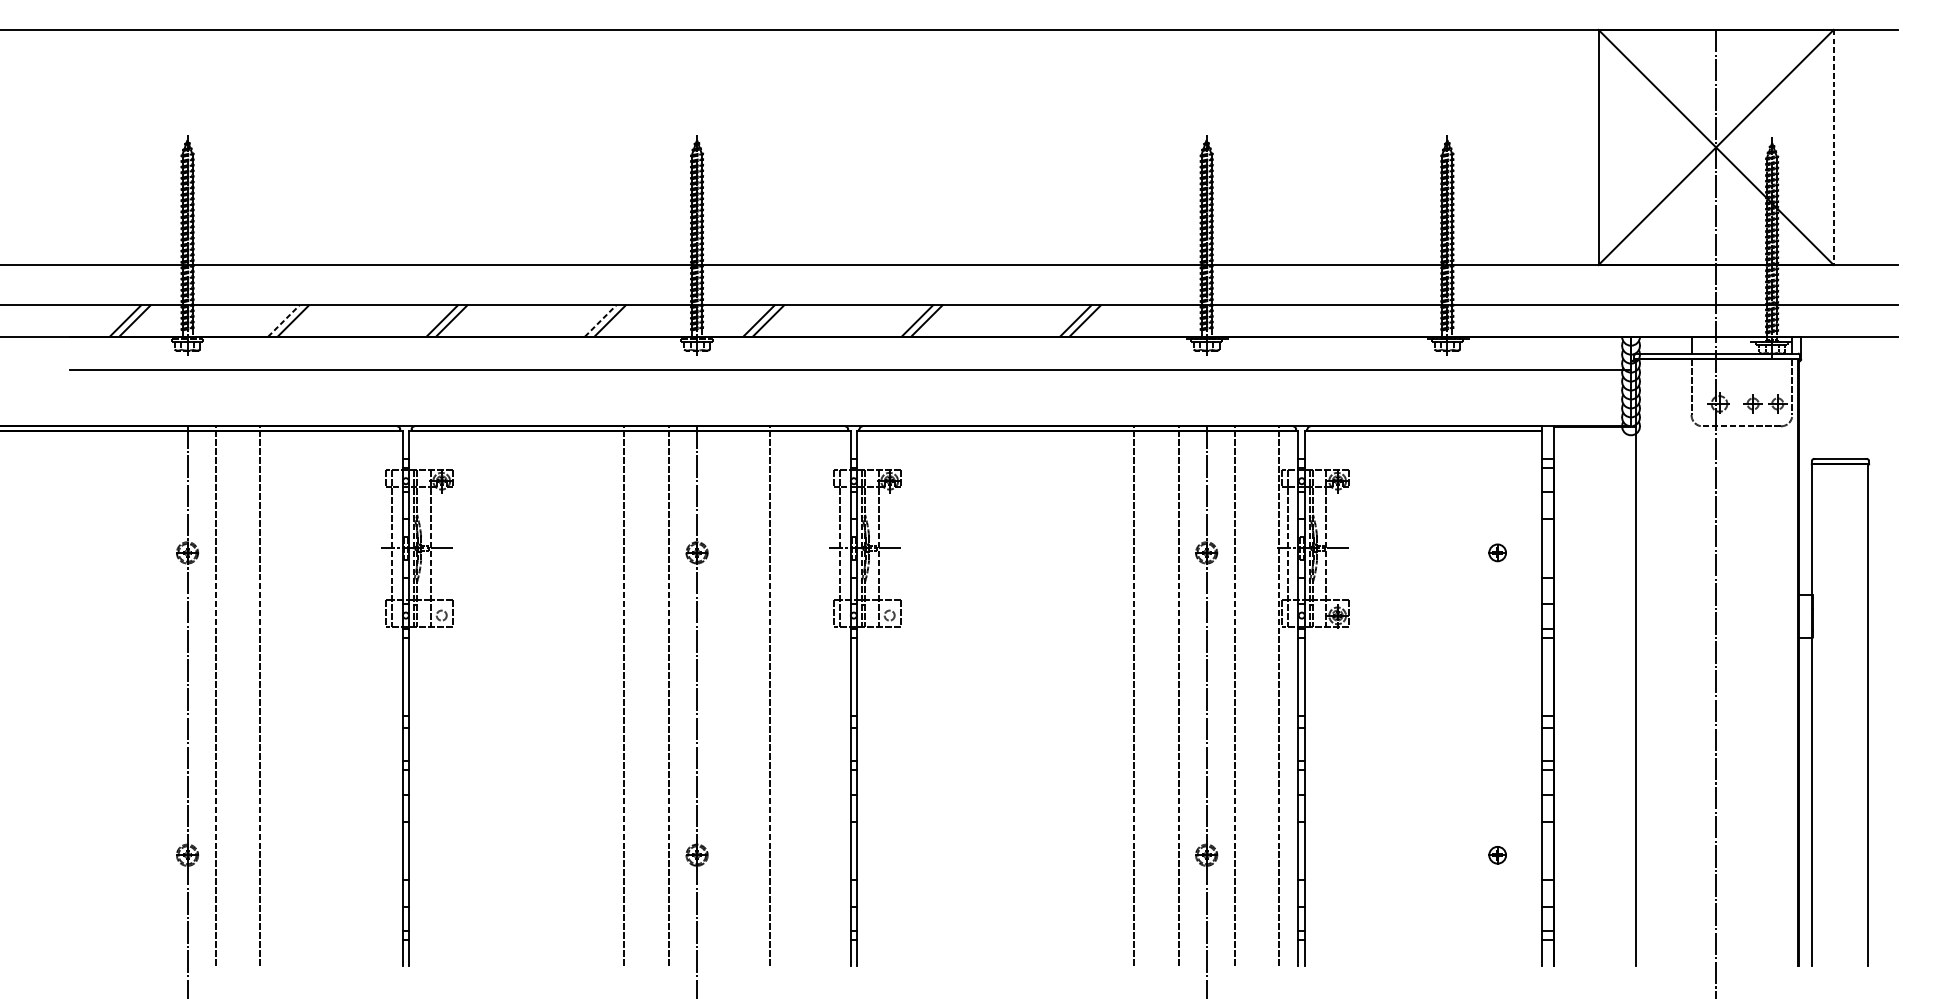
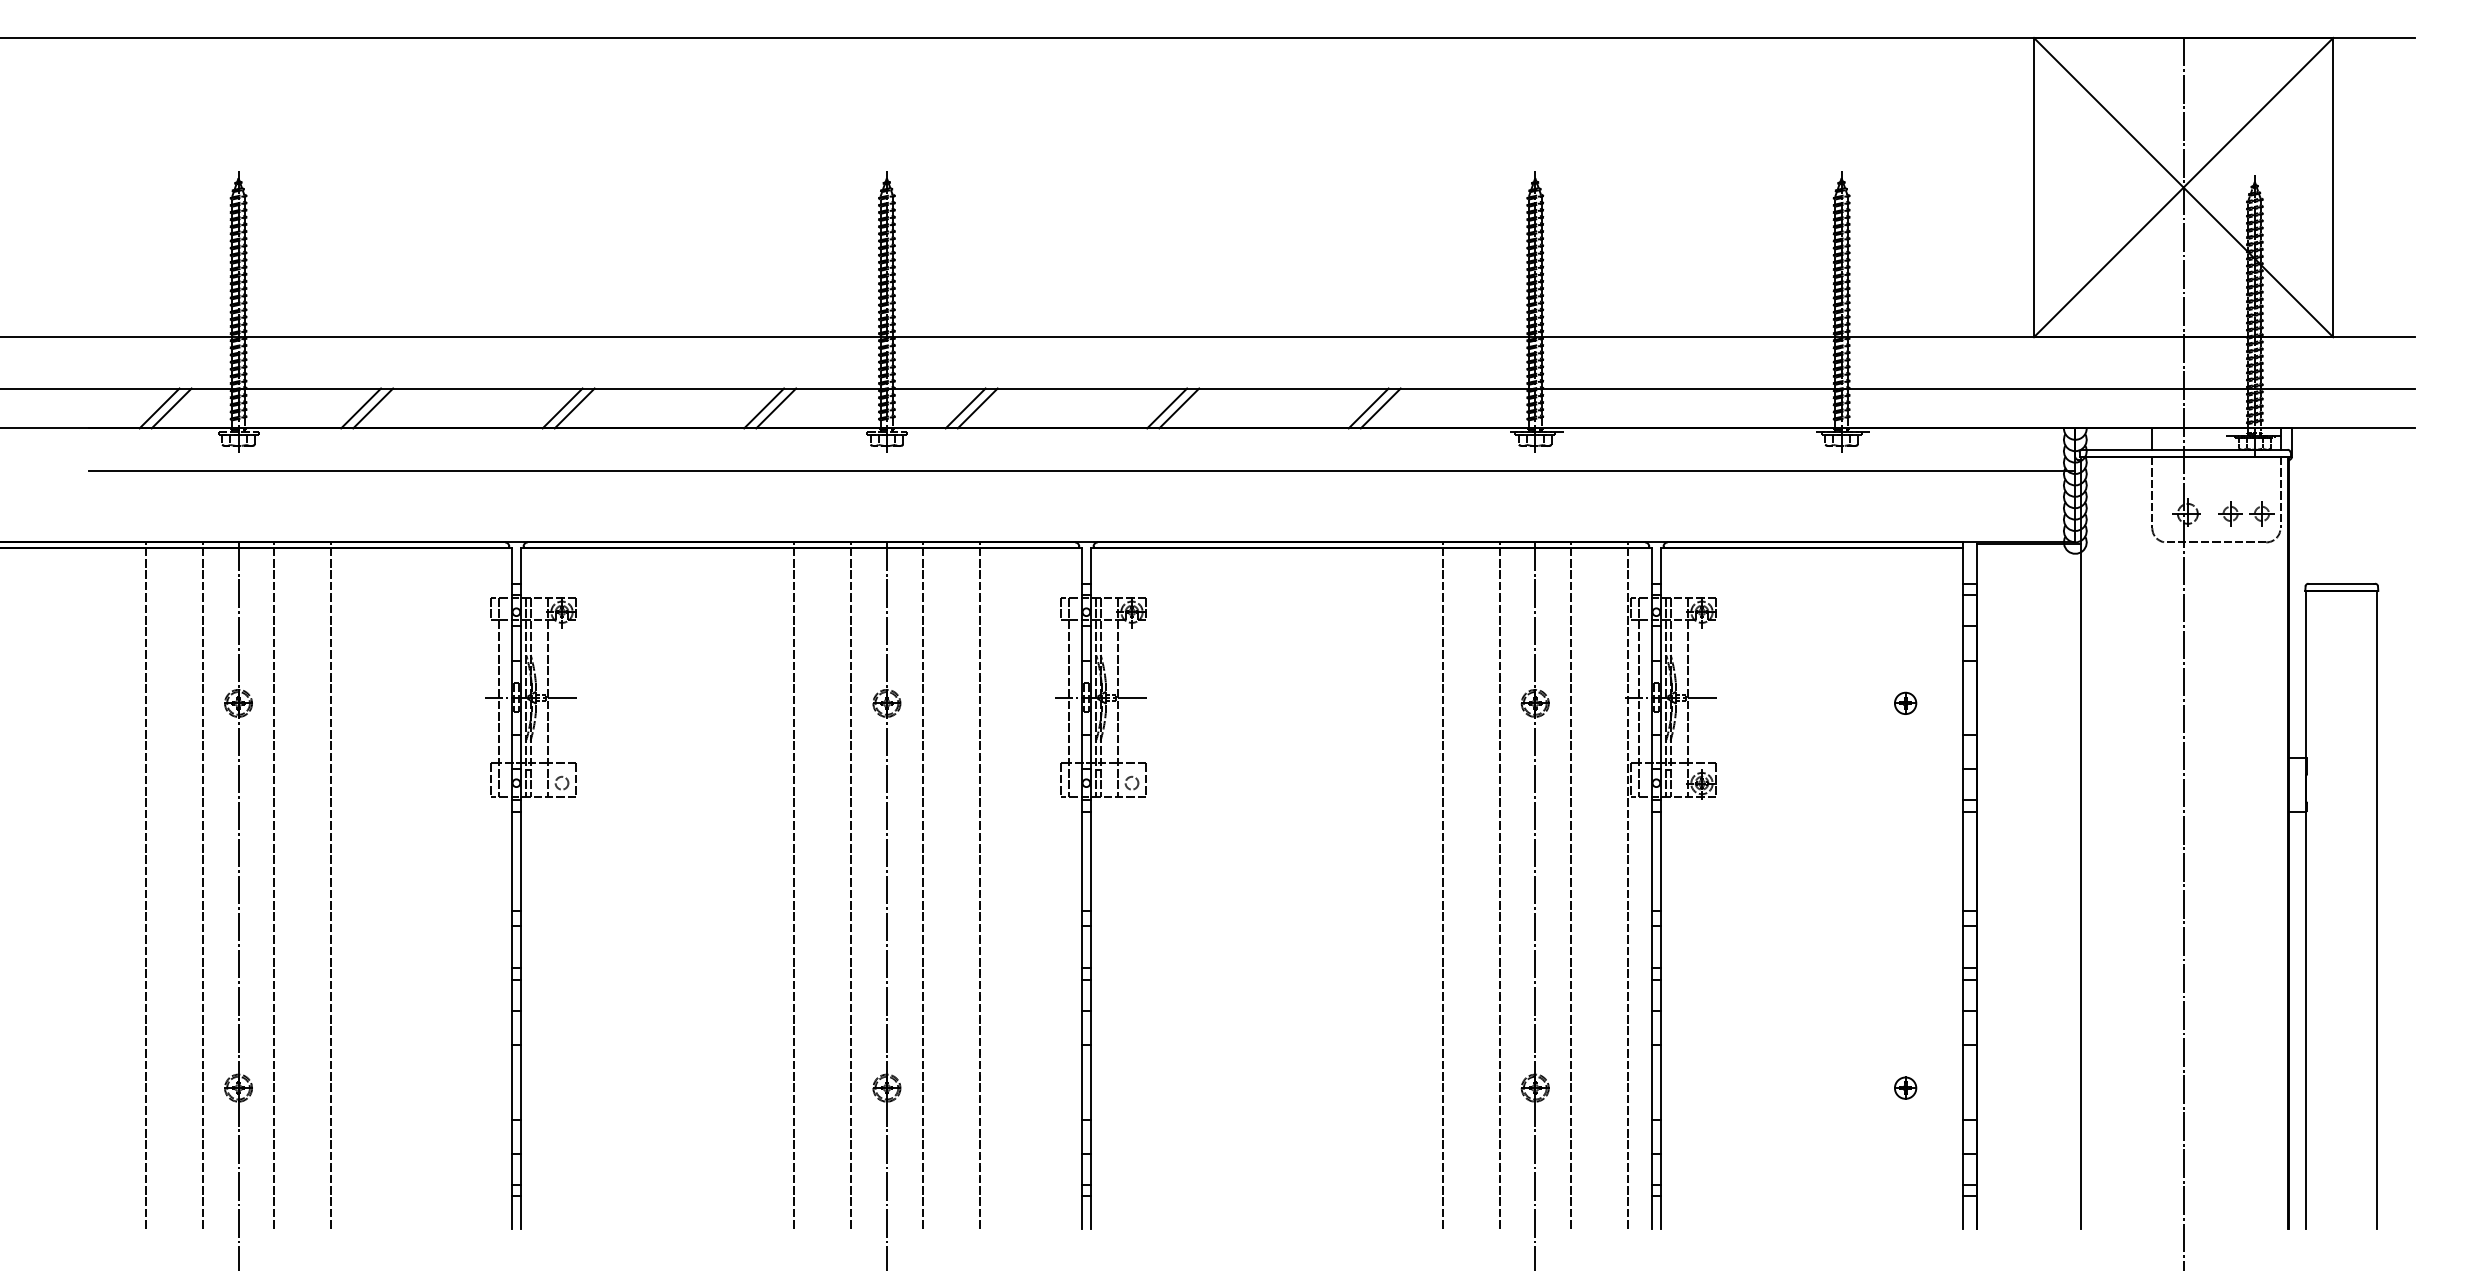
line: (1833, 147) -> (2333, 187), dashed -> solid
line: (284, 321) -> (361, 408), dashed -> solid
line: (600, 321) -> (764, 408), dashed -> solid
line: (114, 695) -> (145, 885), added
line: (159, 695) -> (202, 885), added
line: (725, 695) -> (922, 885), added

